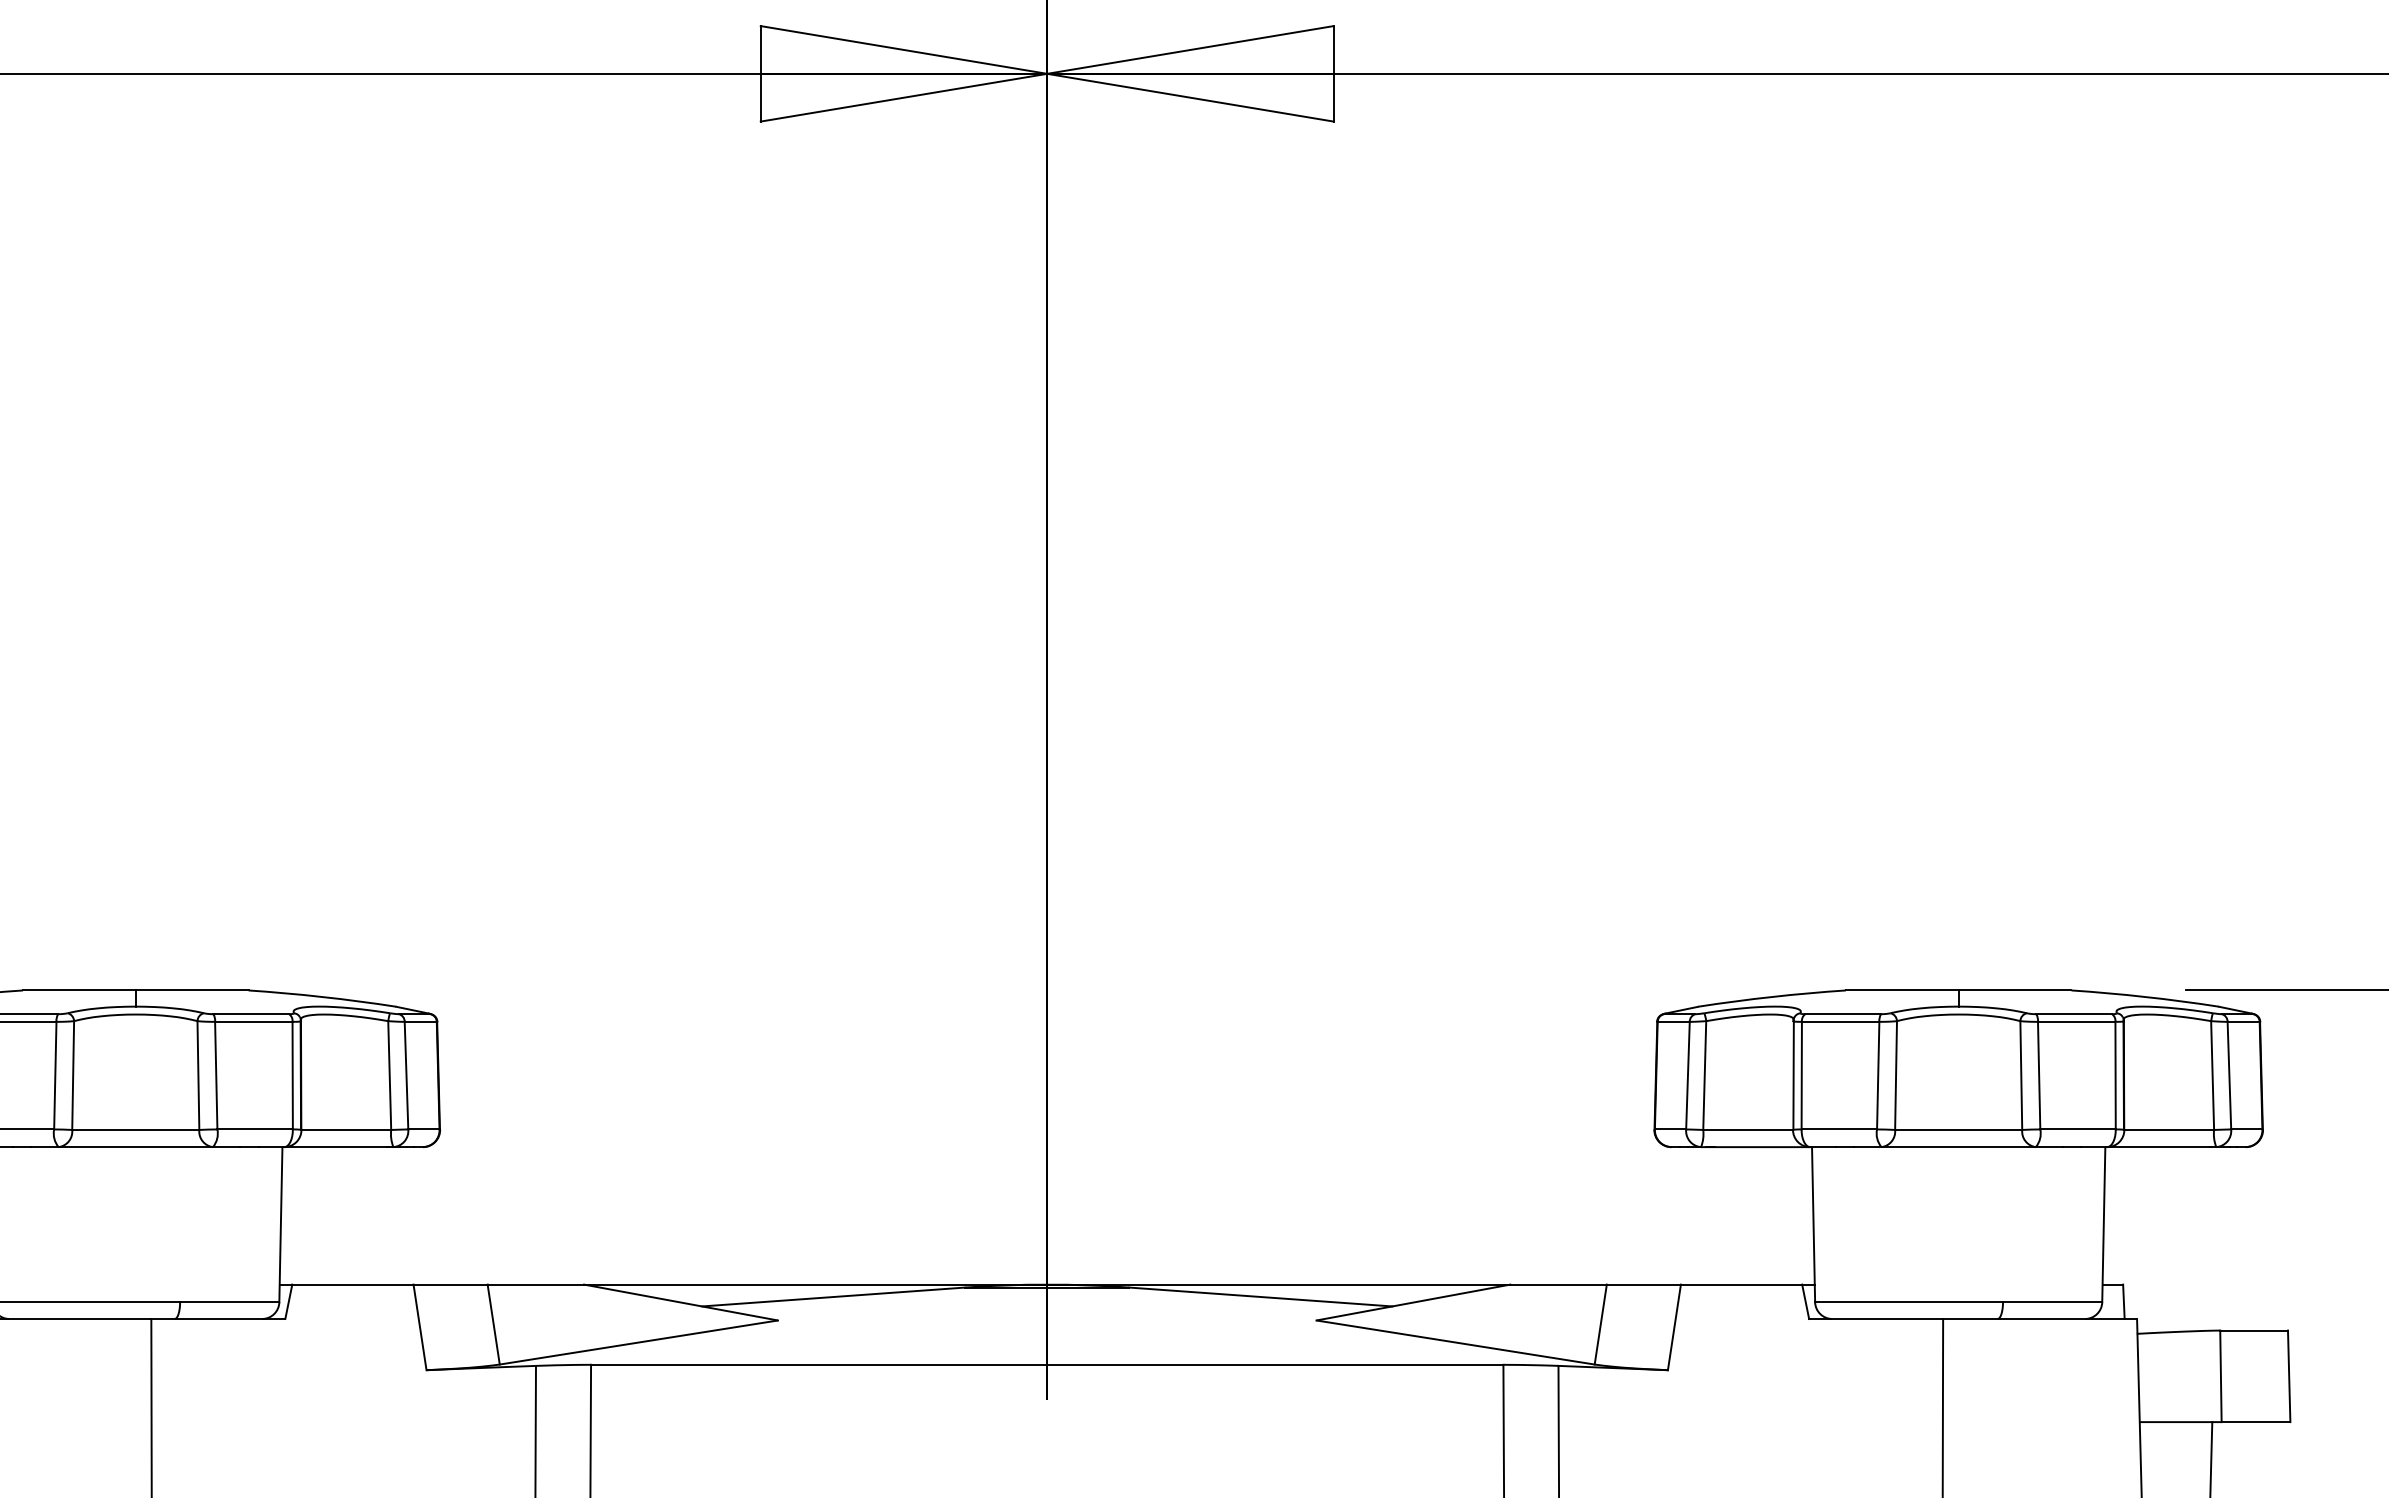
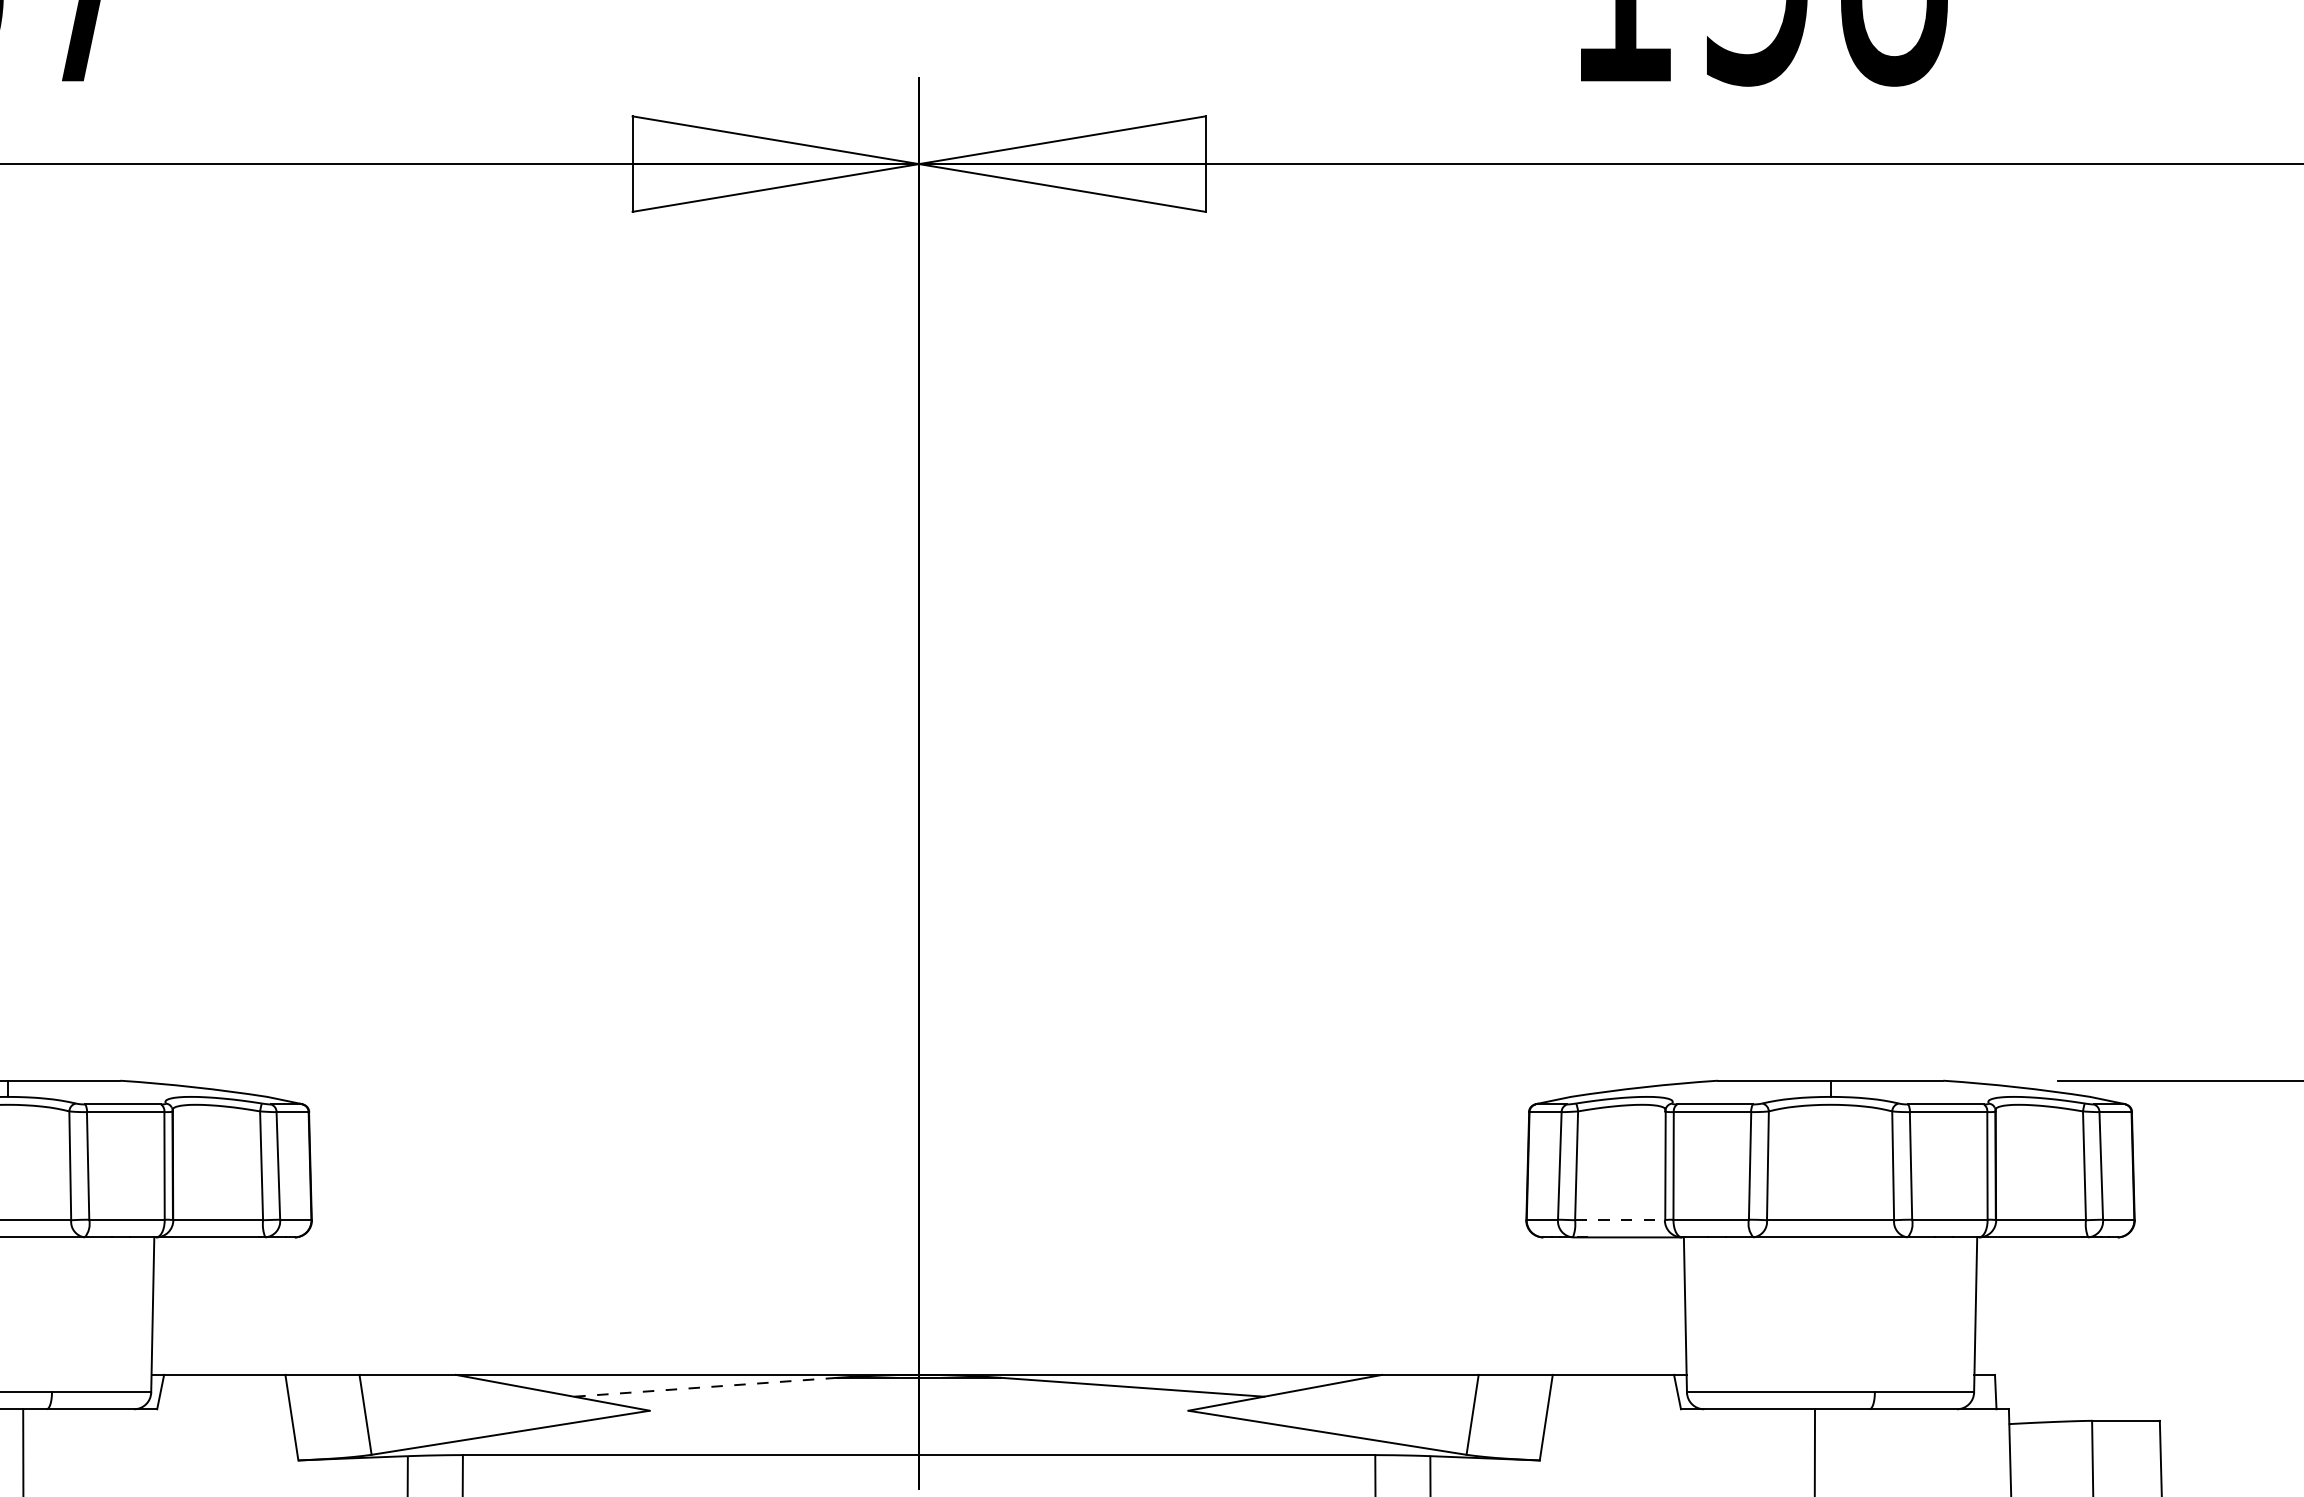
line: (1748, 1129) -> (1620, 1219), solid -> dashed
line: (833, 1297) -> (705, 1387), solid -> dashed

